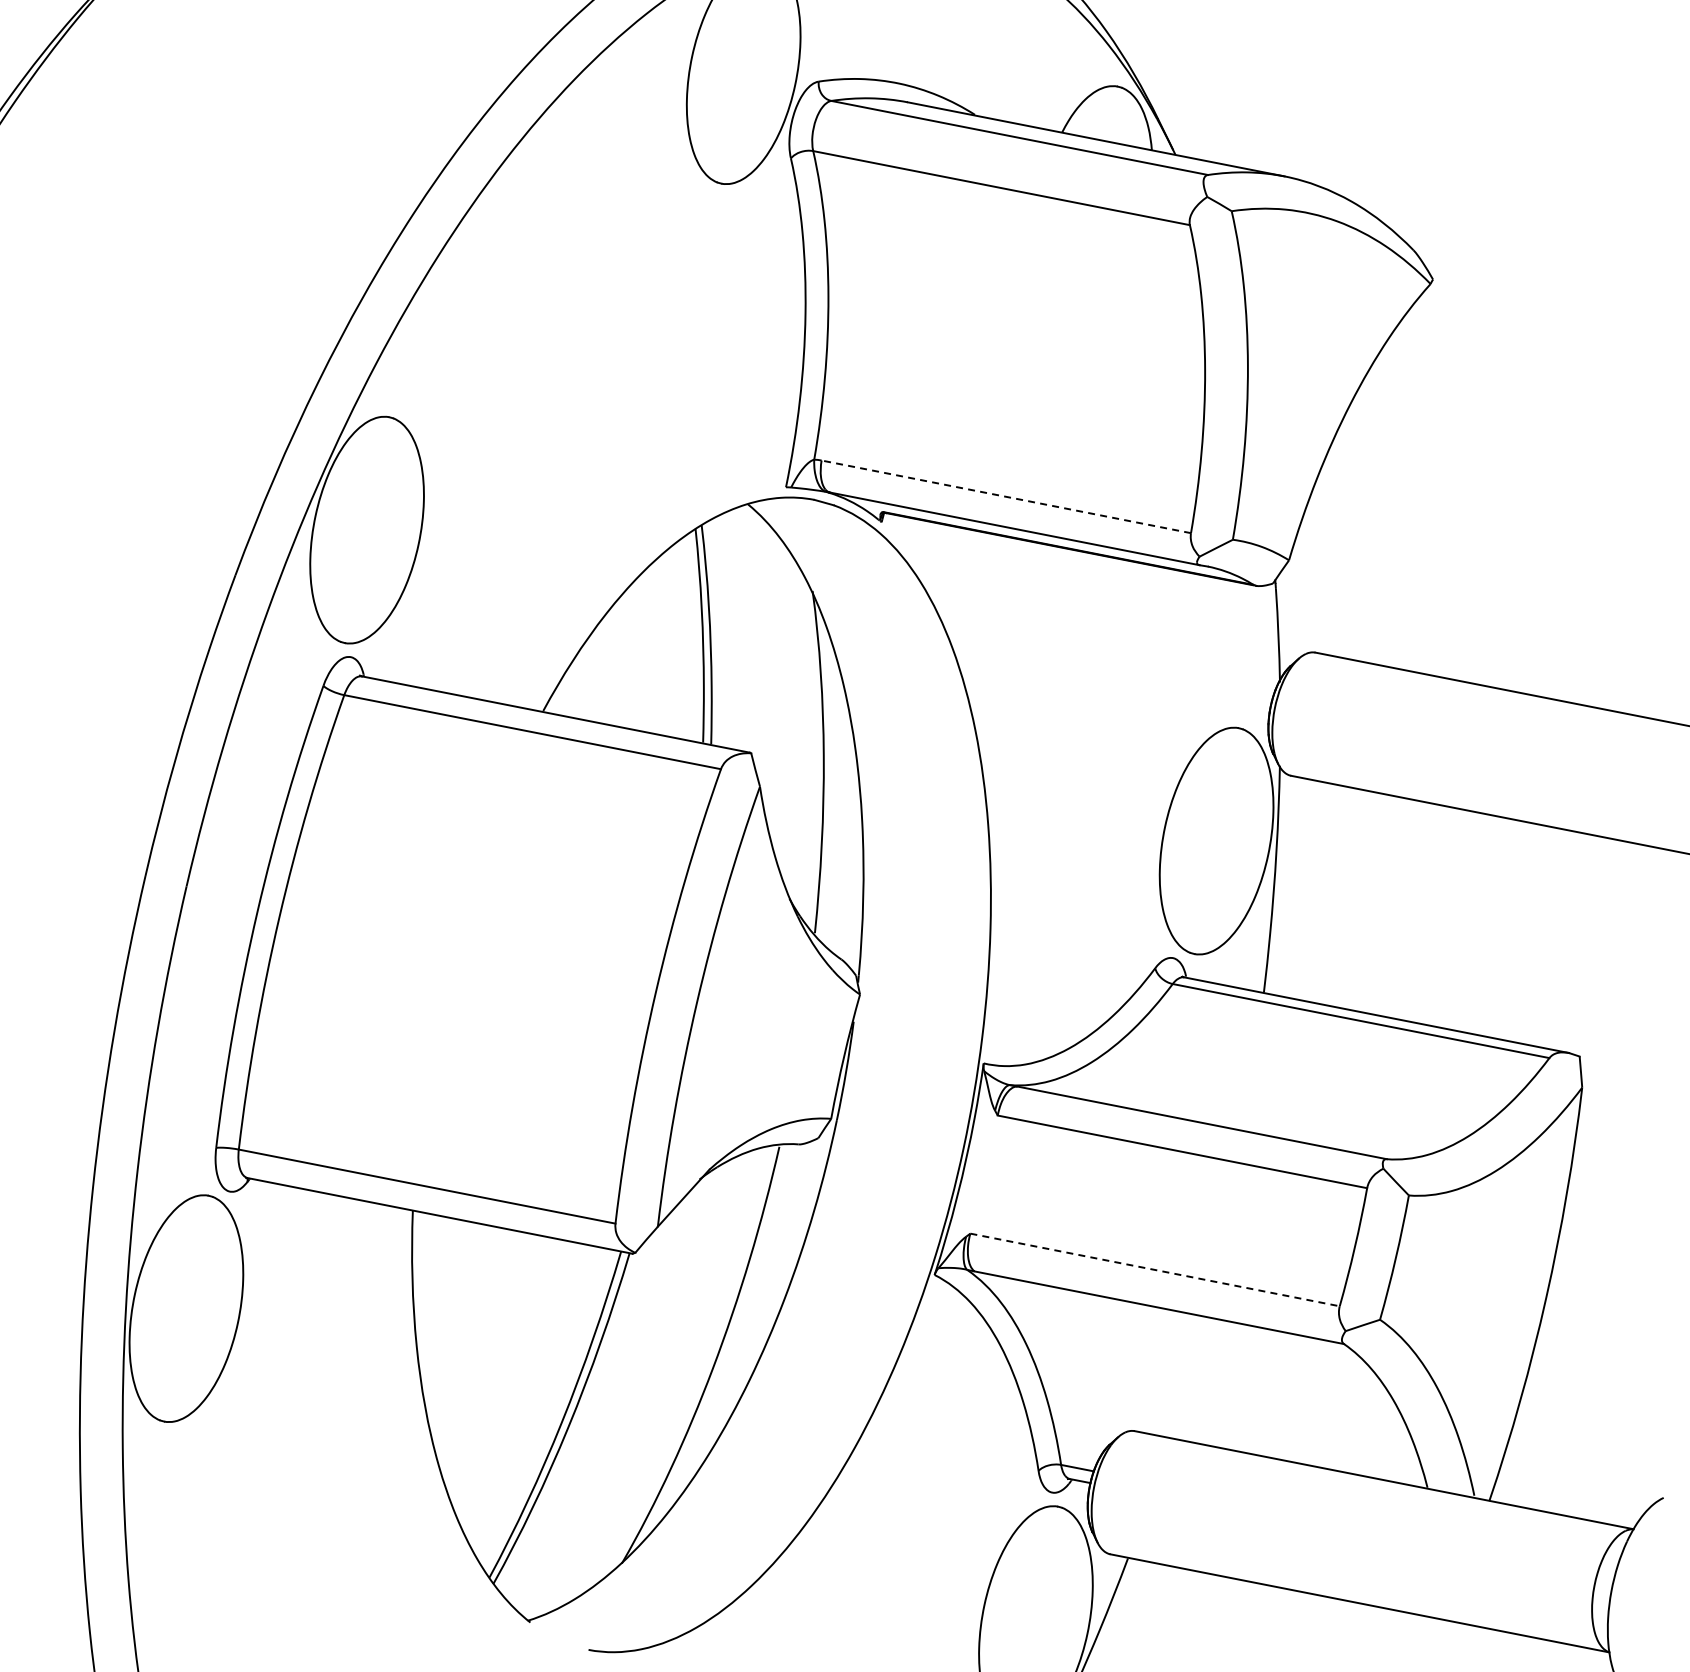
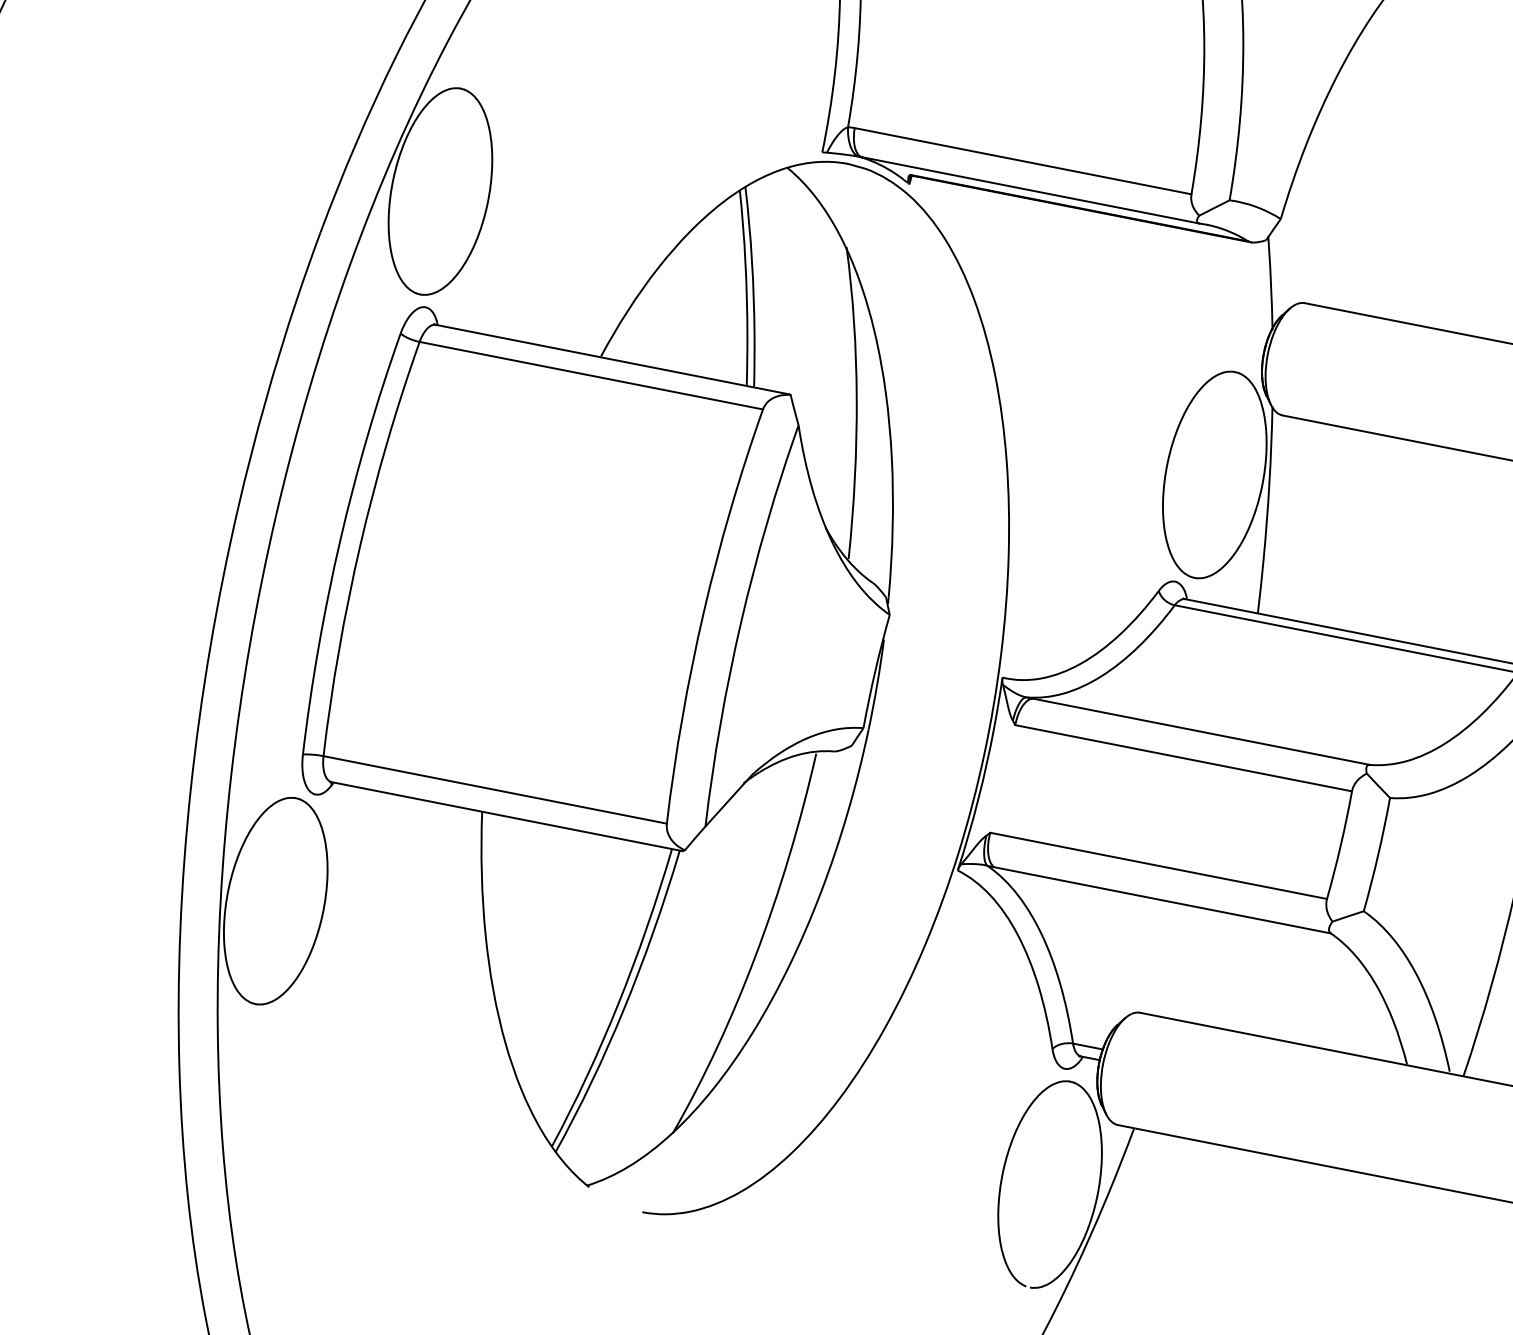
line: (1005, 496) -> (1022, 160), dashed -> solid
line: (1155, 1270) -> (1159, 866), dashed -> solid

